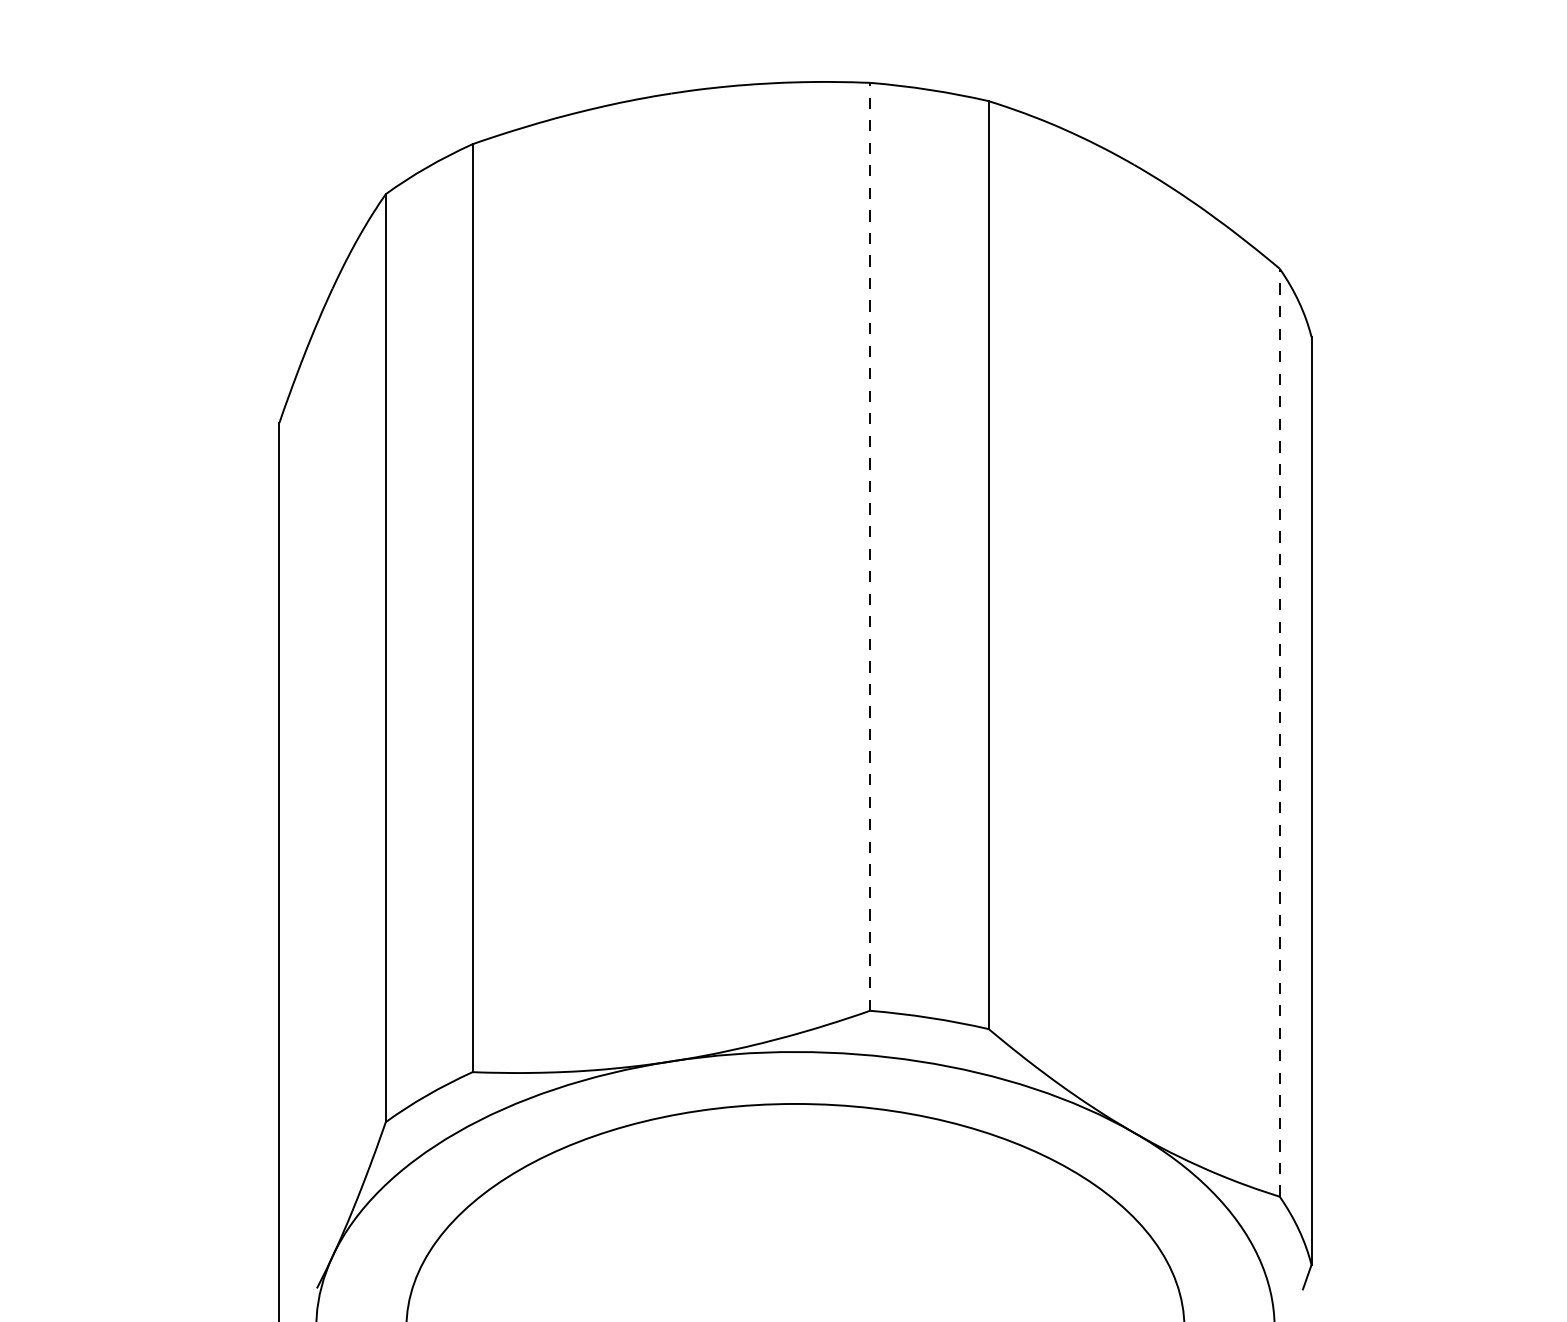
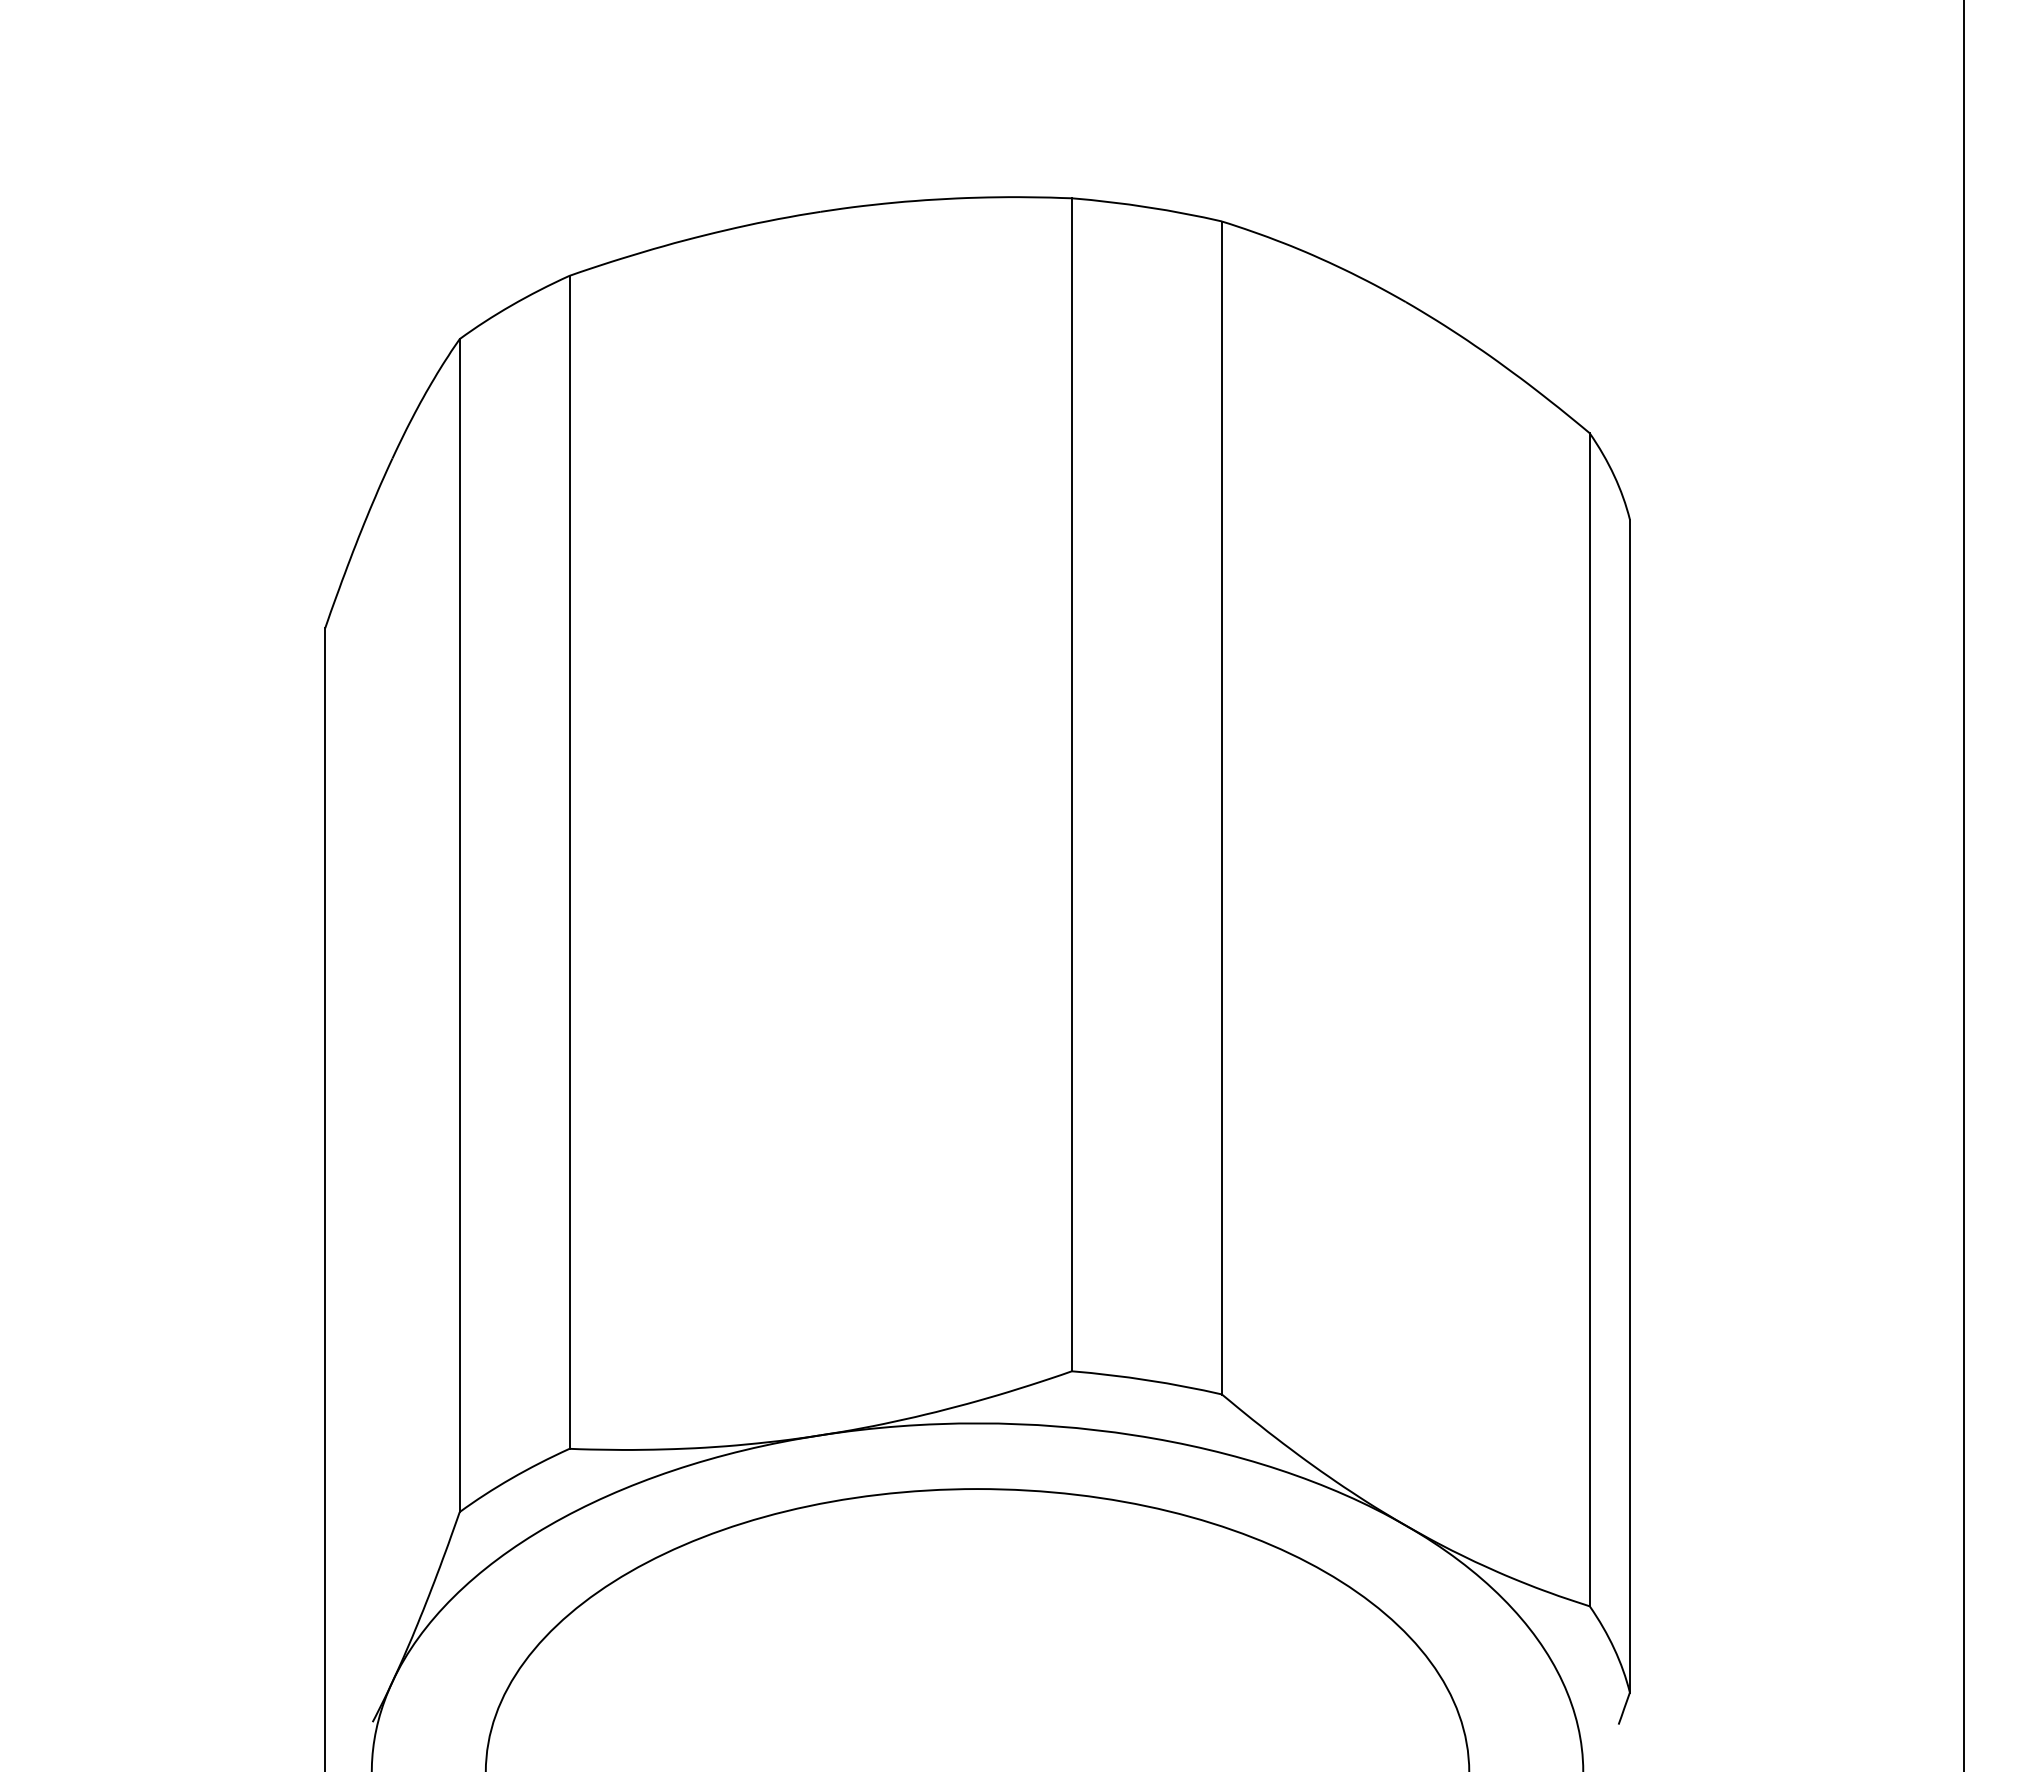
line: (869, 546) -> (1071, 784), dashed -> solid
line: (1279, 732) -> (1589, 1019), dashed -> solid

